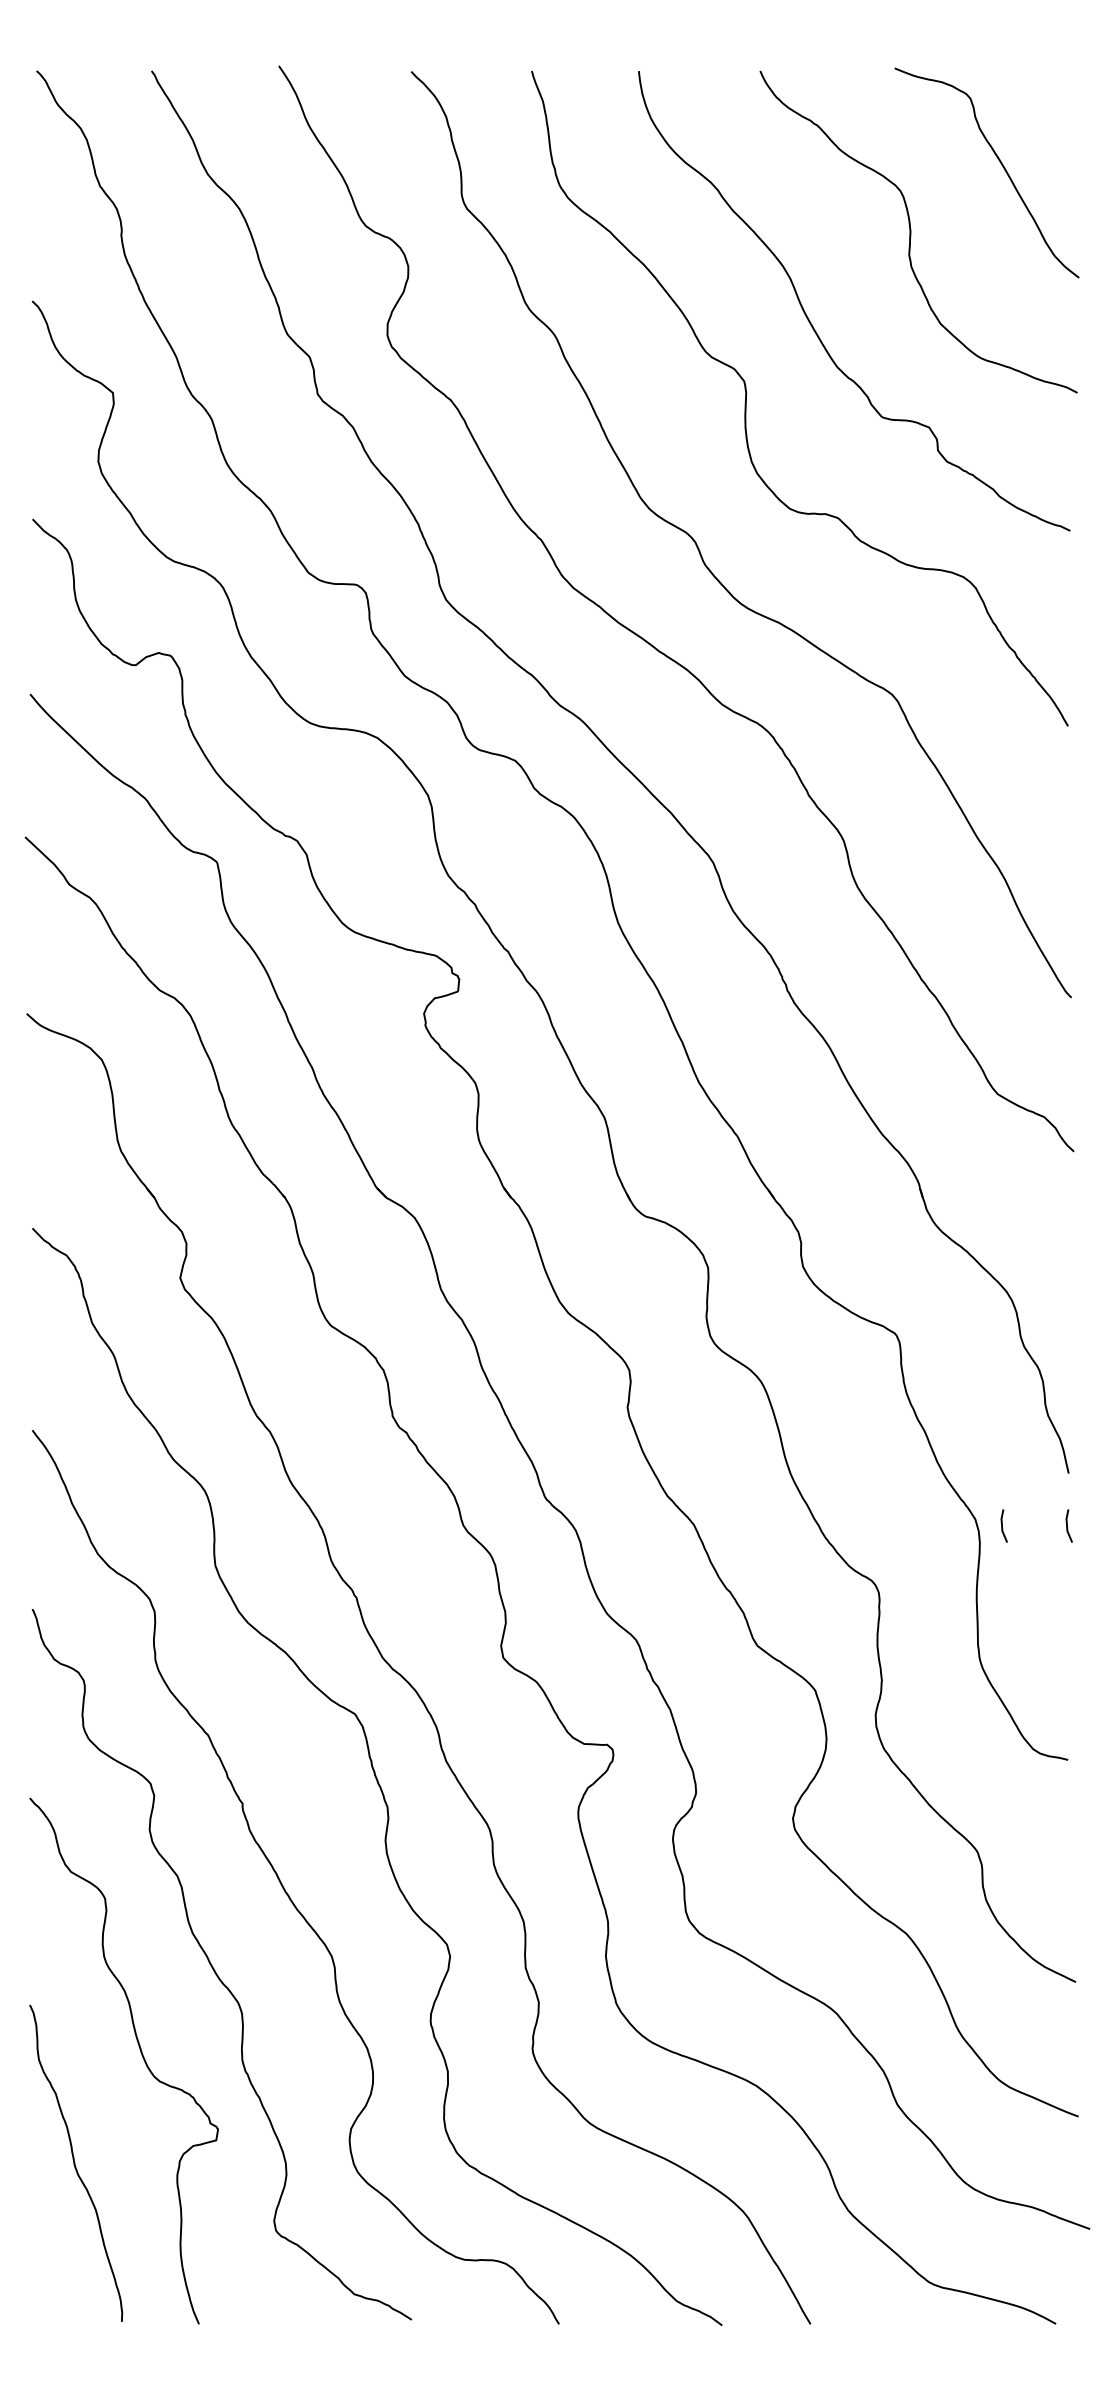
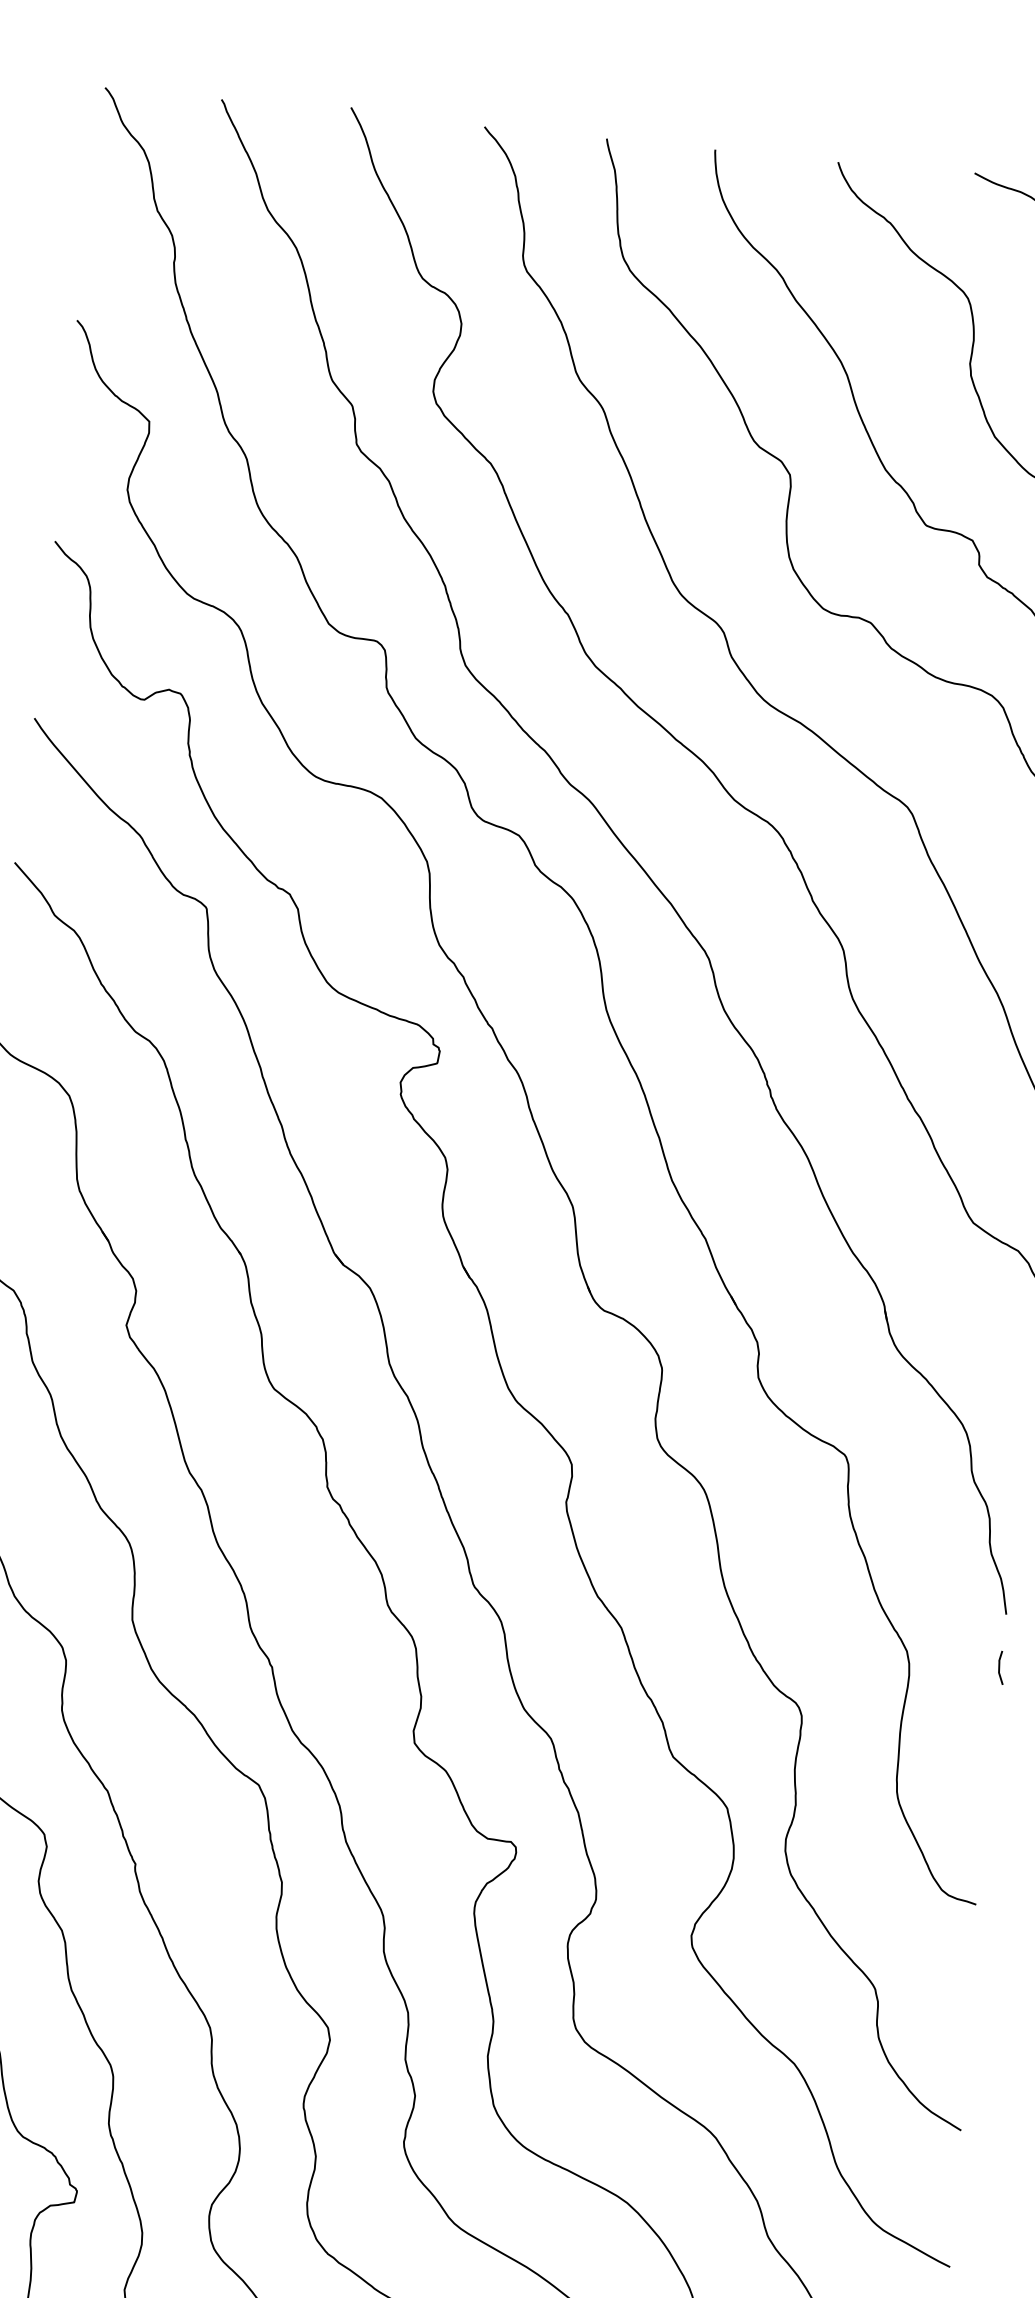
curve: (1002, 1525) -> (933, 1660), removed

